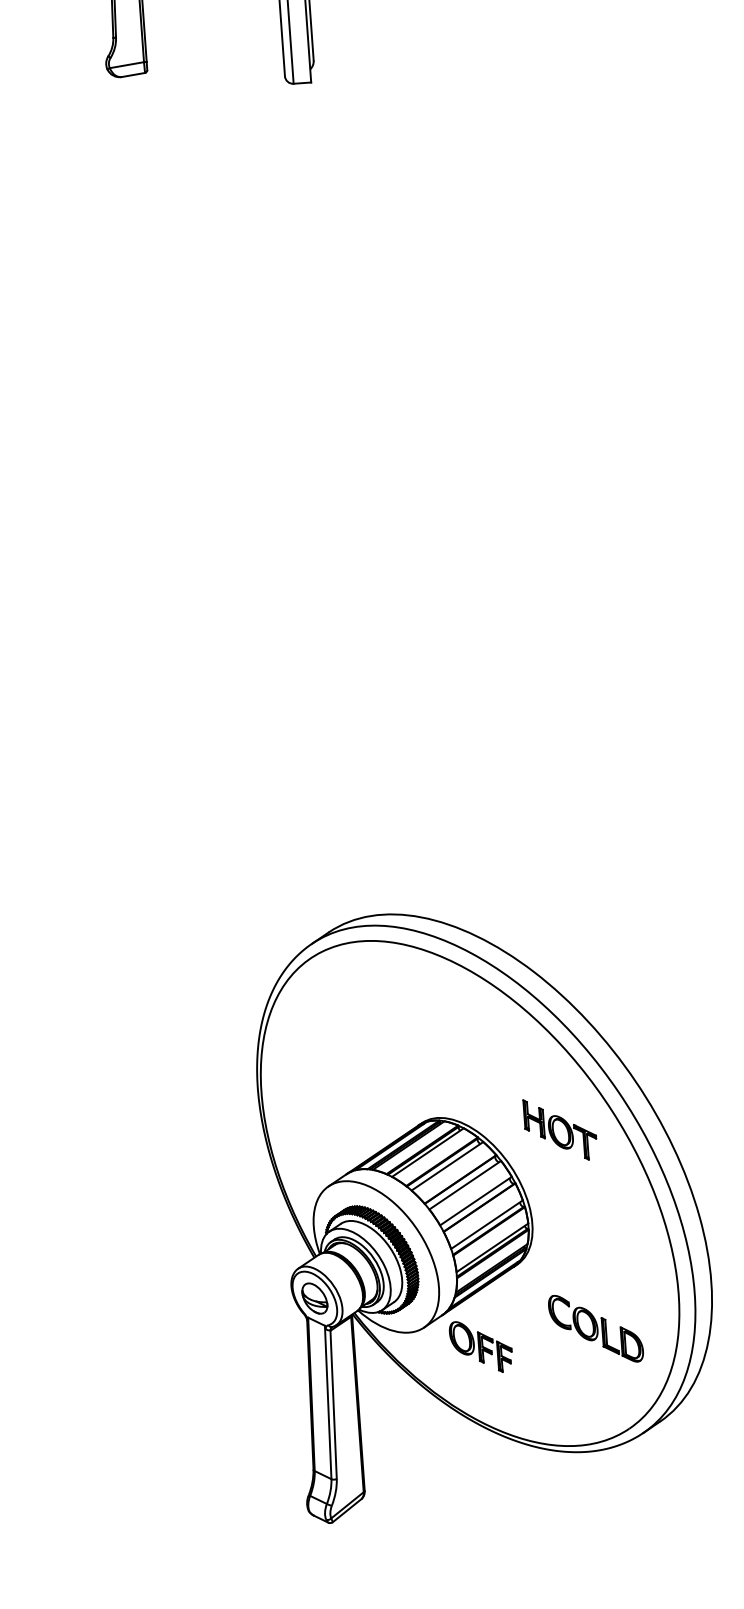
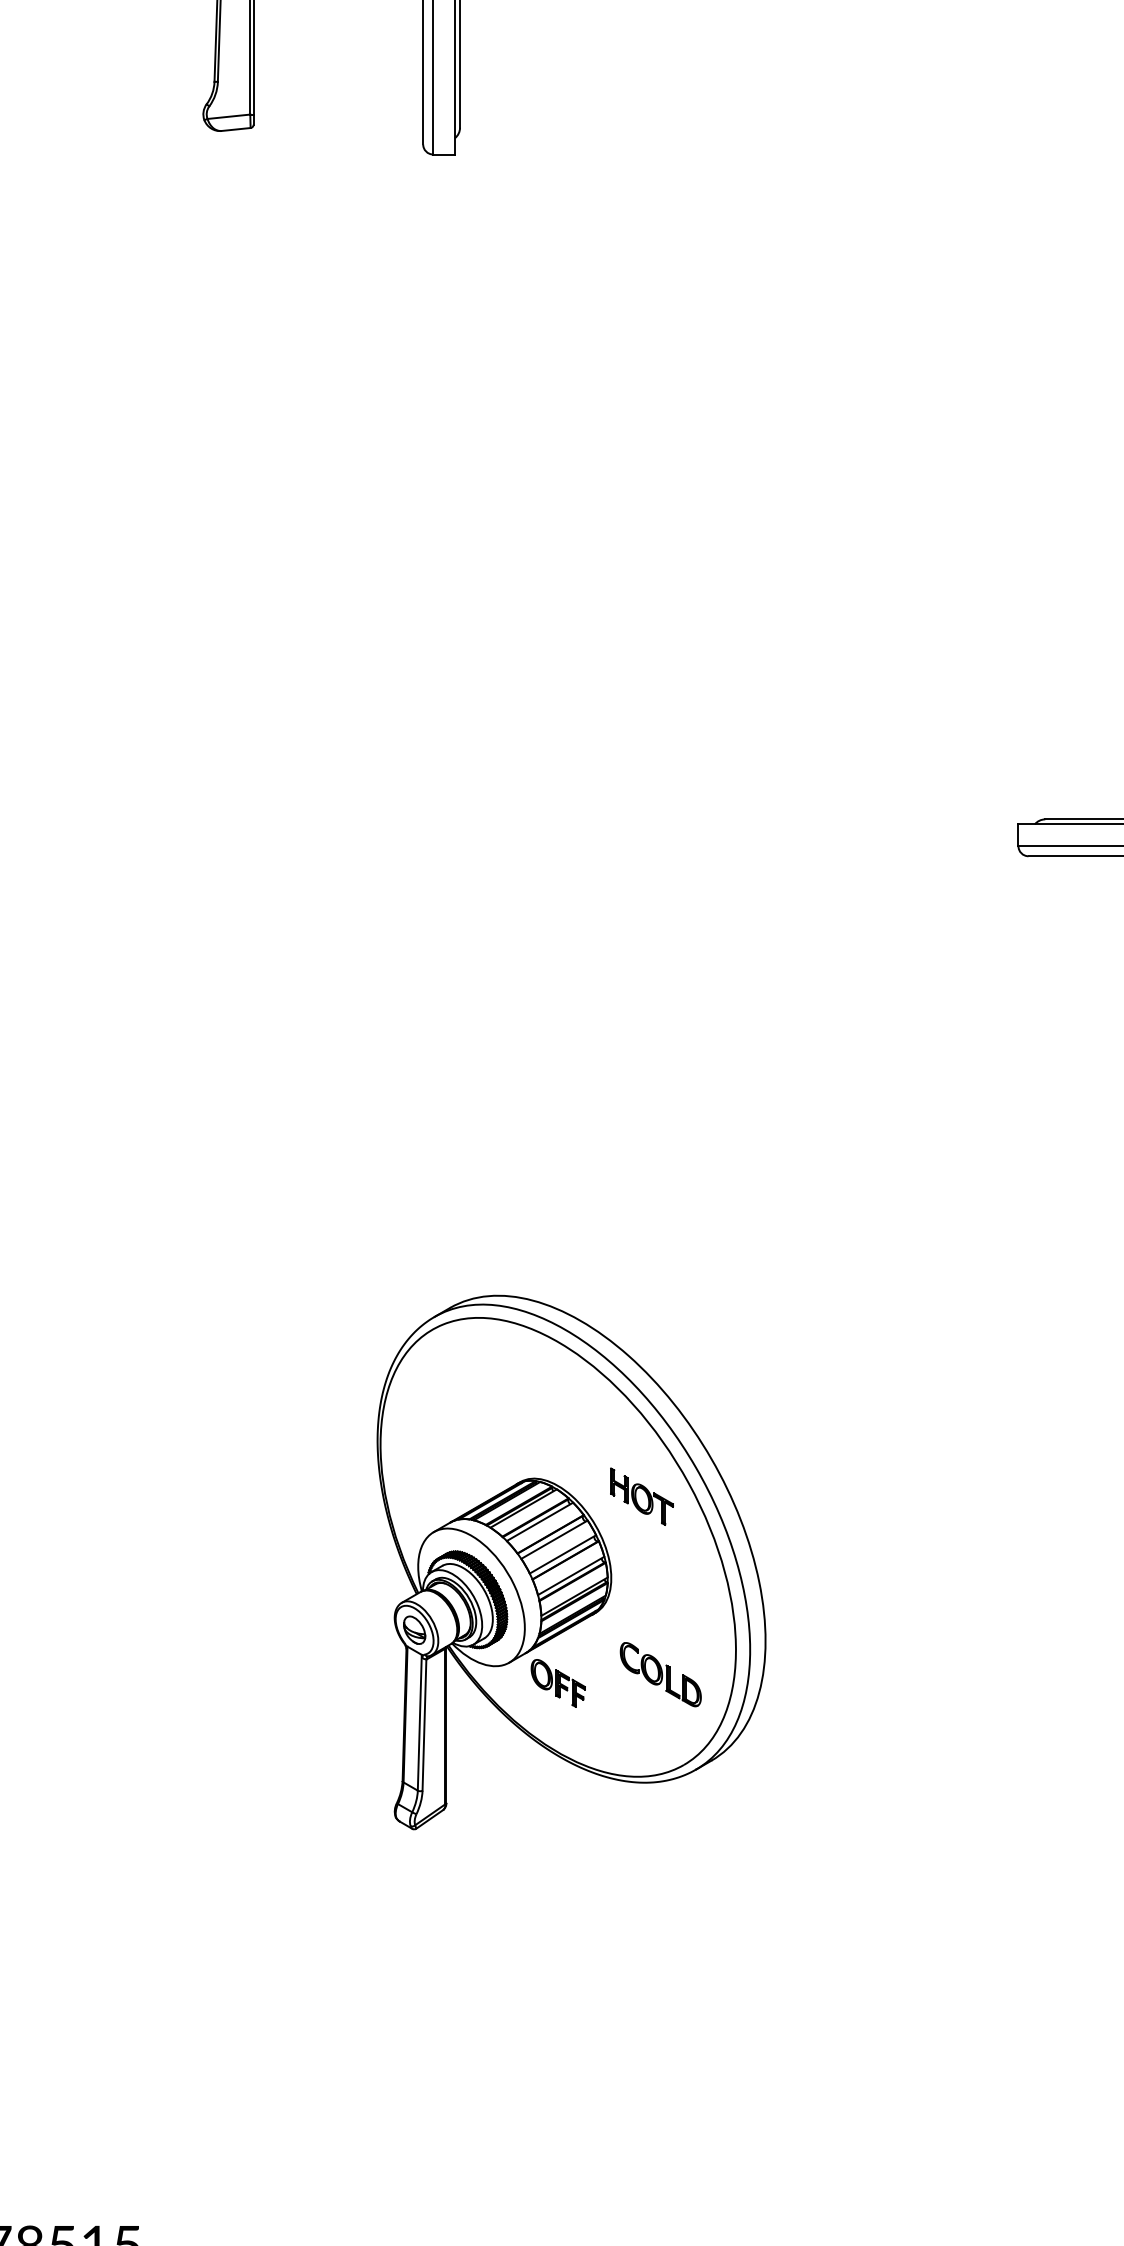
part: (486, 1209) -> (571, 1562), size x0.71

